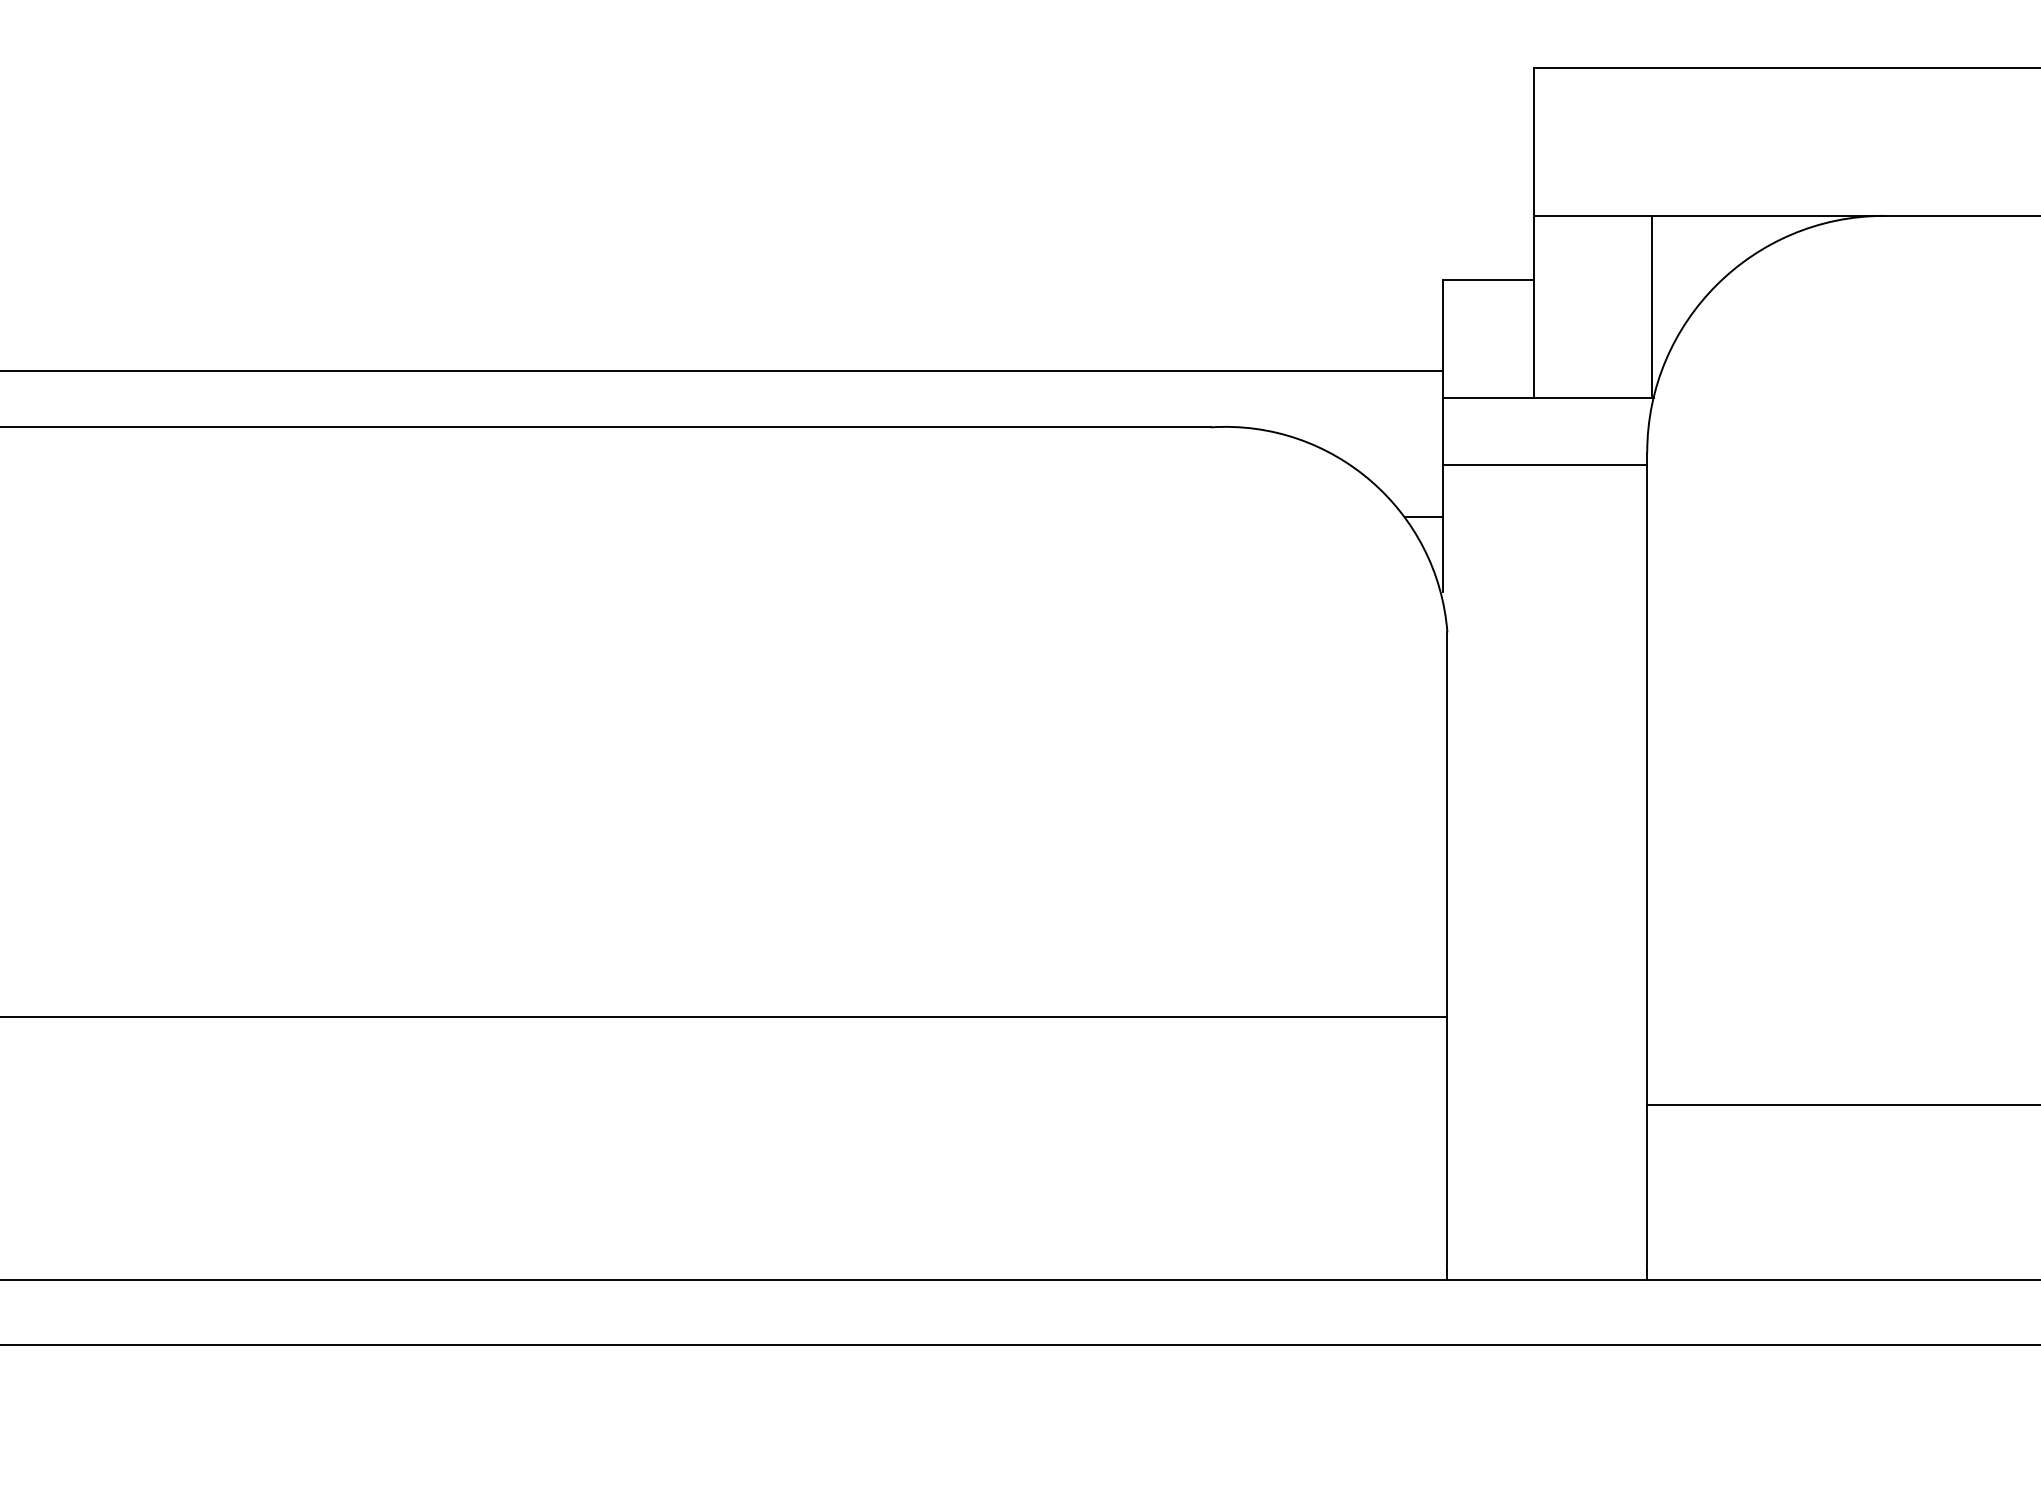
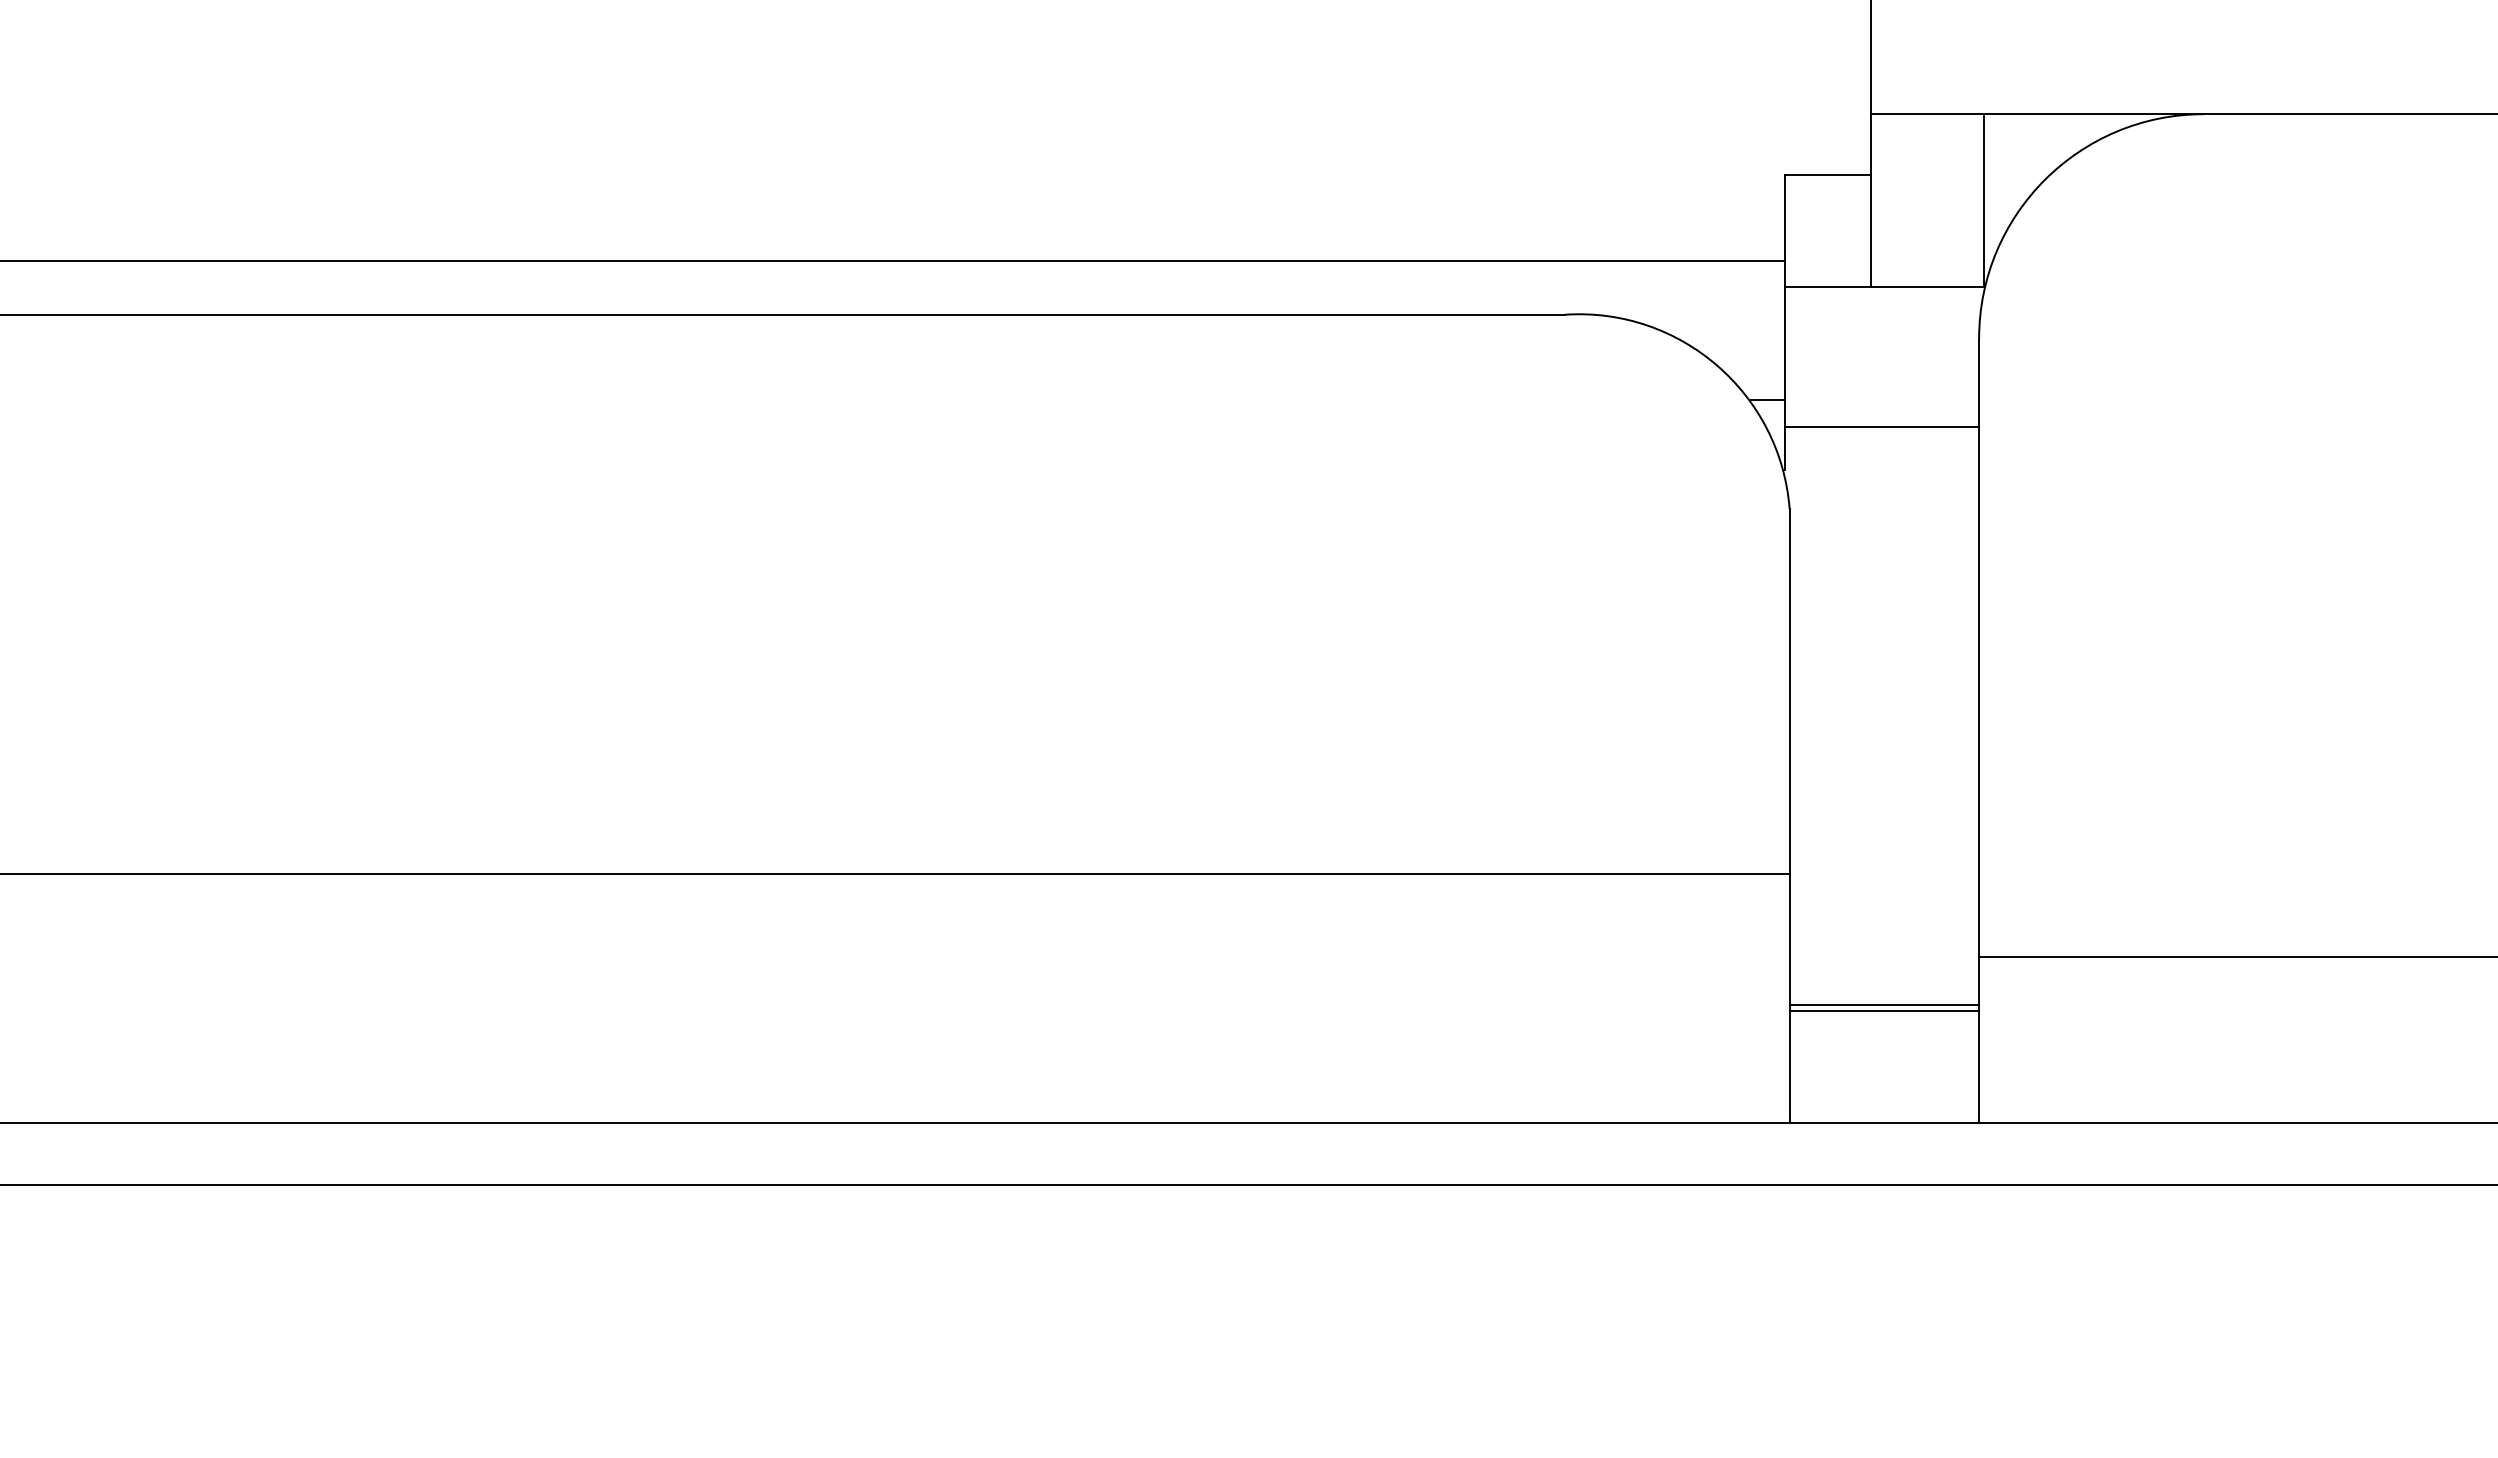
line: (1545, 465) -> (1882, 426), moved
line: (1547, 1154) -> (1884, 1004), added
line: (1547, 1162) -> (1884, 1011), added

